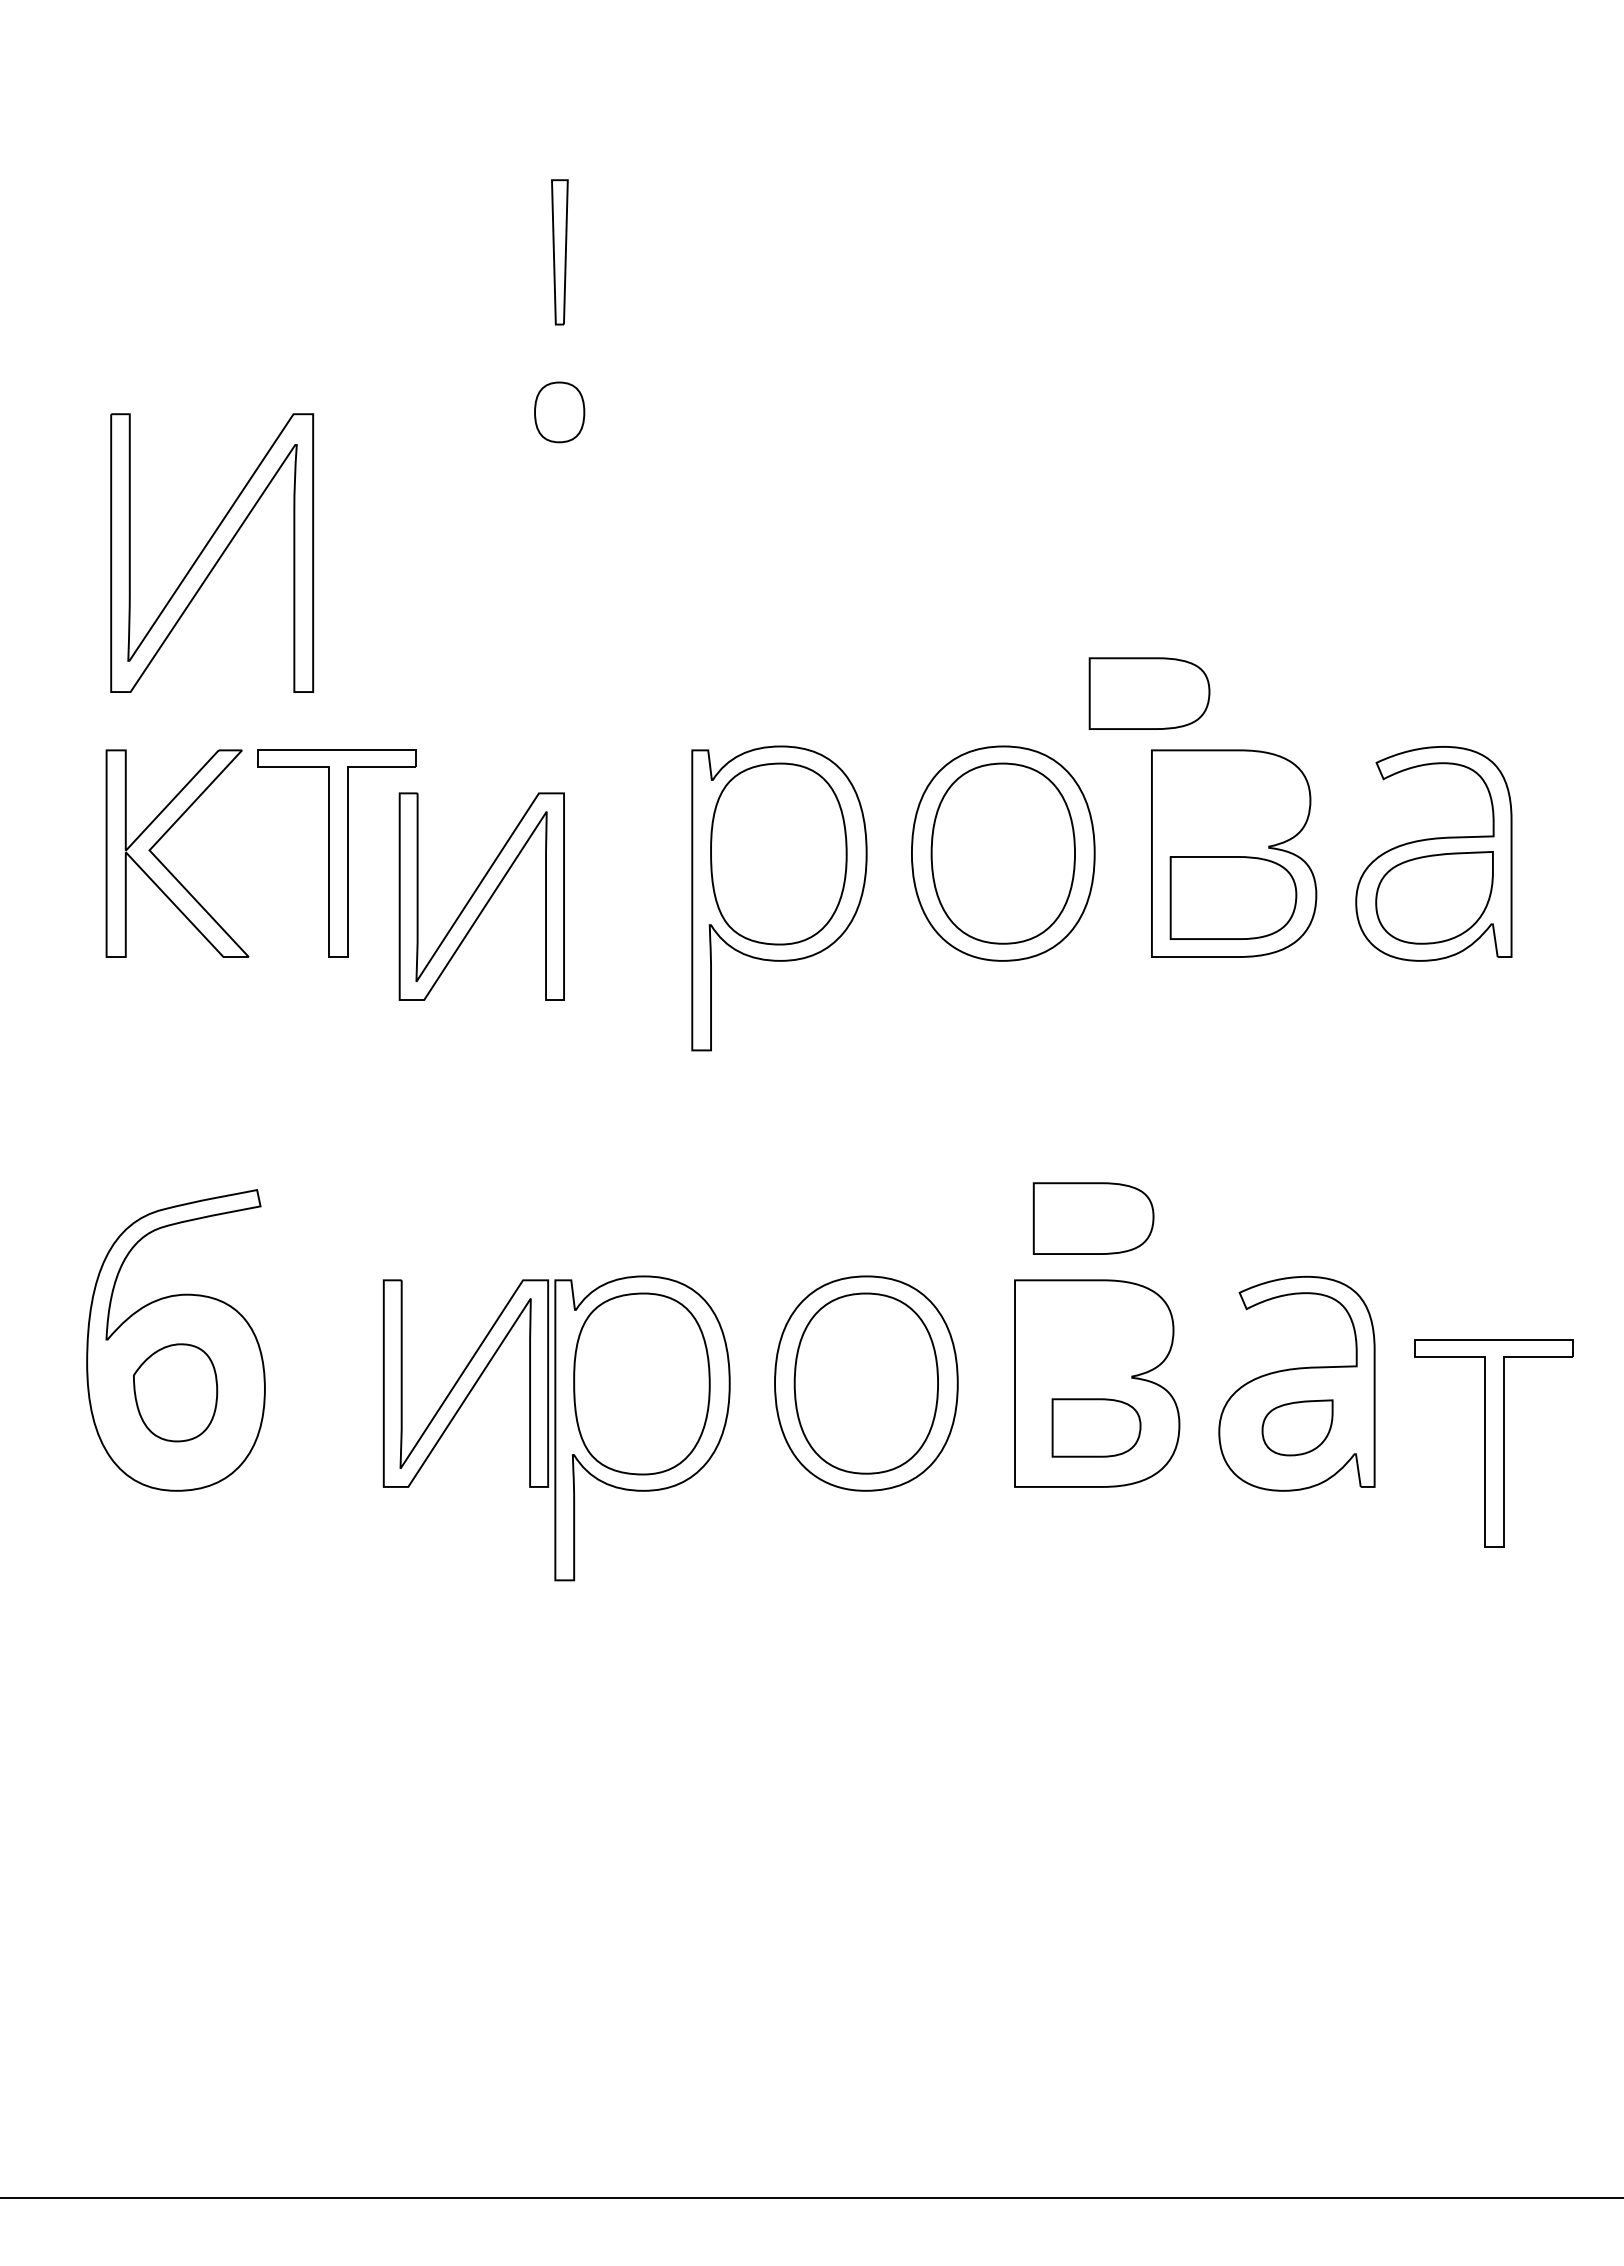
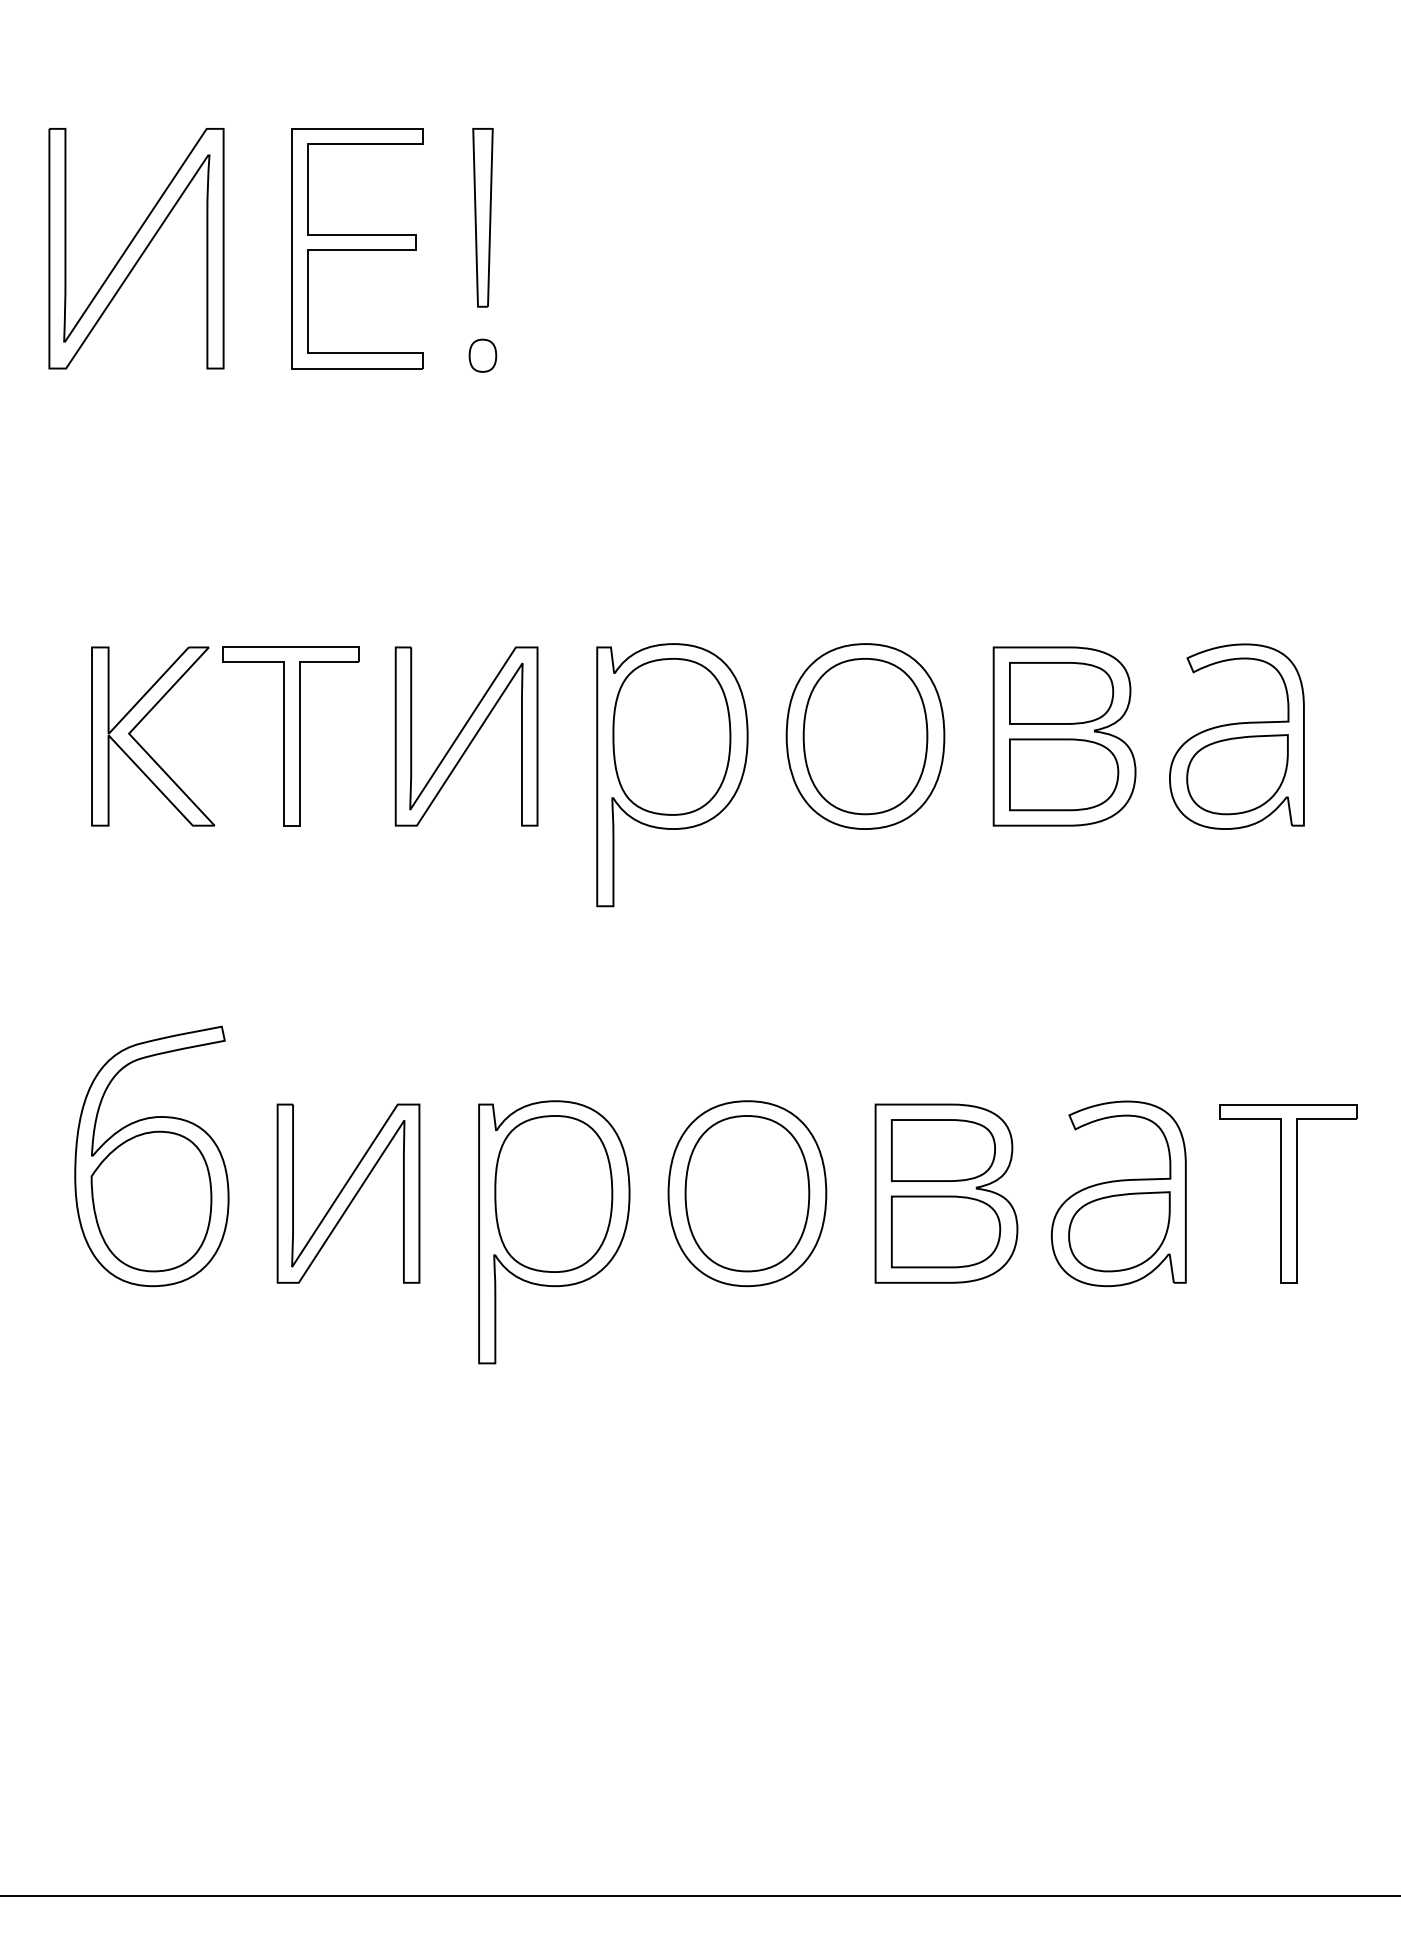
part: (559, 252) -> (482, 217), size x1.43
part: (413, 287) -> (356, 248), added
part: (559, 411) -> (482, 355), size x0.62
part: (211, 552) -> (135, 248), moved
part: (1149, 693) -> (1061, 693), moved
part: (481, 896) -> (466, 736), moved
part: (1093, 1218) -> (943, 1150), moved
part: (465, 1383) -> (348, 1193), moved
part: (175, 1392) -> (151, 1201), size x1.67
part: (1096, 1427) -> (945, 1231), size x1.43
part: (1297, 1427) -> (1119, 1231), size x1.67
part: (1493, 1443) -> (1288, 1193), moved

